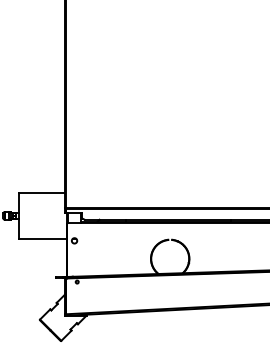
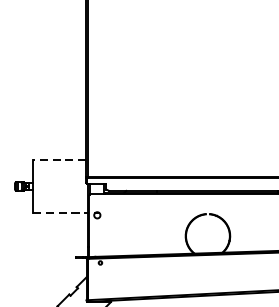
line: (42, 192) -> (60, 159), solid -> dashed
line: (42, 238) -> (60, 212), solid -> dashed

